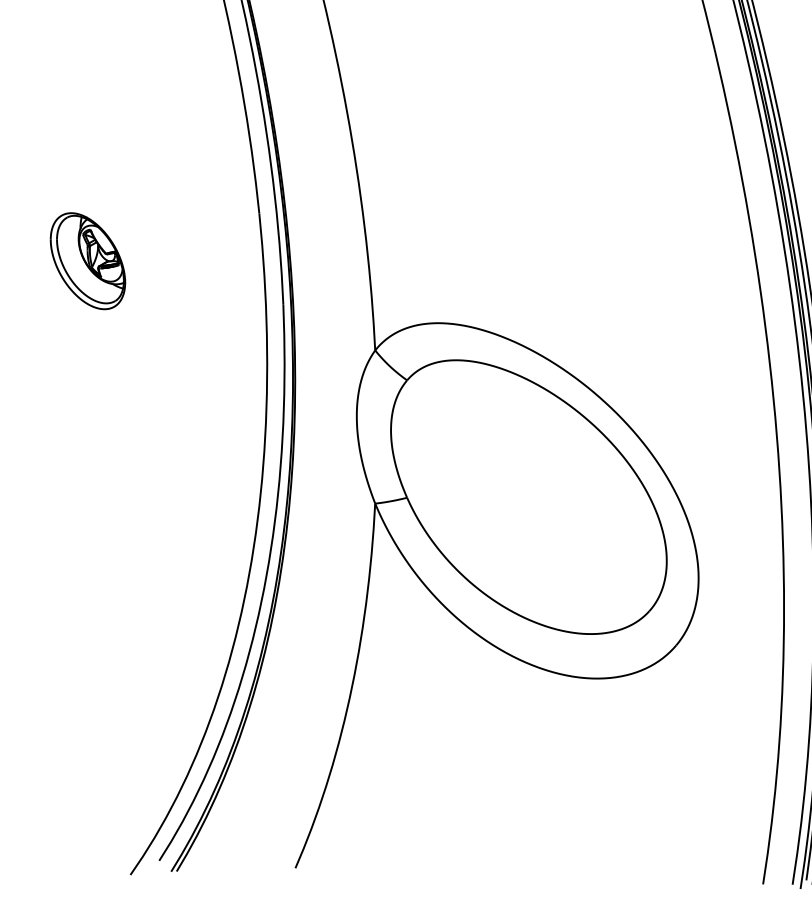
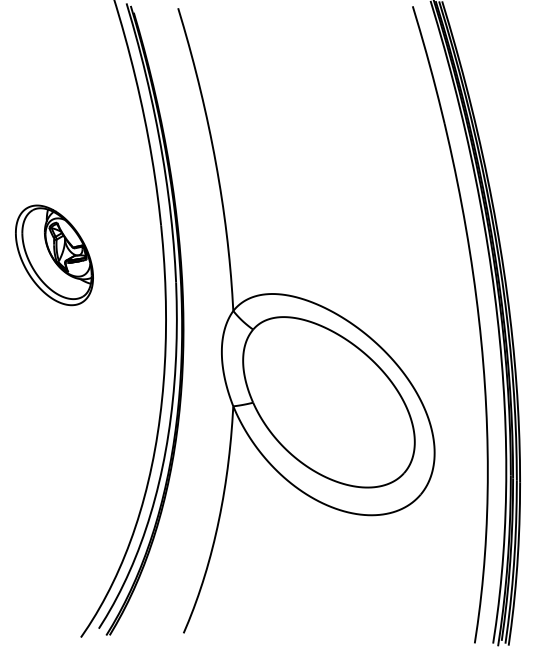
part: (88, 261) -> (54, 255), size x1.67

